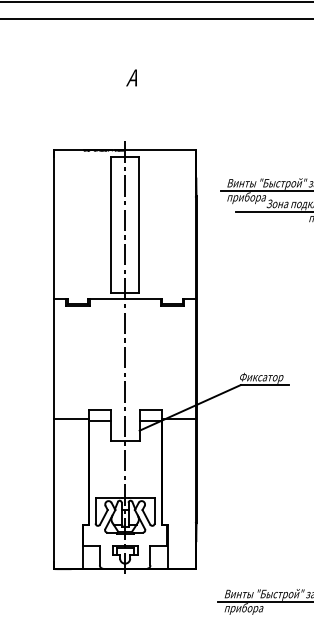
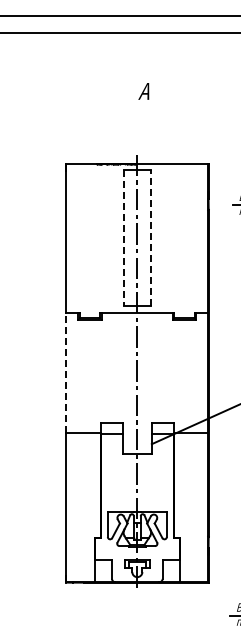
line: (138, 224) -> (150, 237), solid -> dashed
line: (111, 225) -> (123, 238), solid -> dashed
line: (54, 359) -> (66, 372), solid -> dashed

